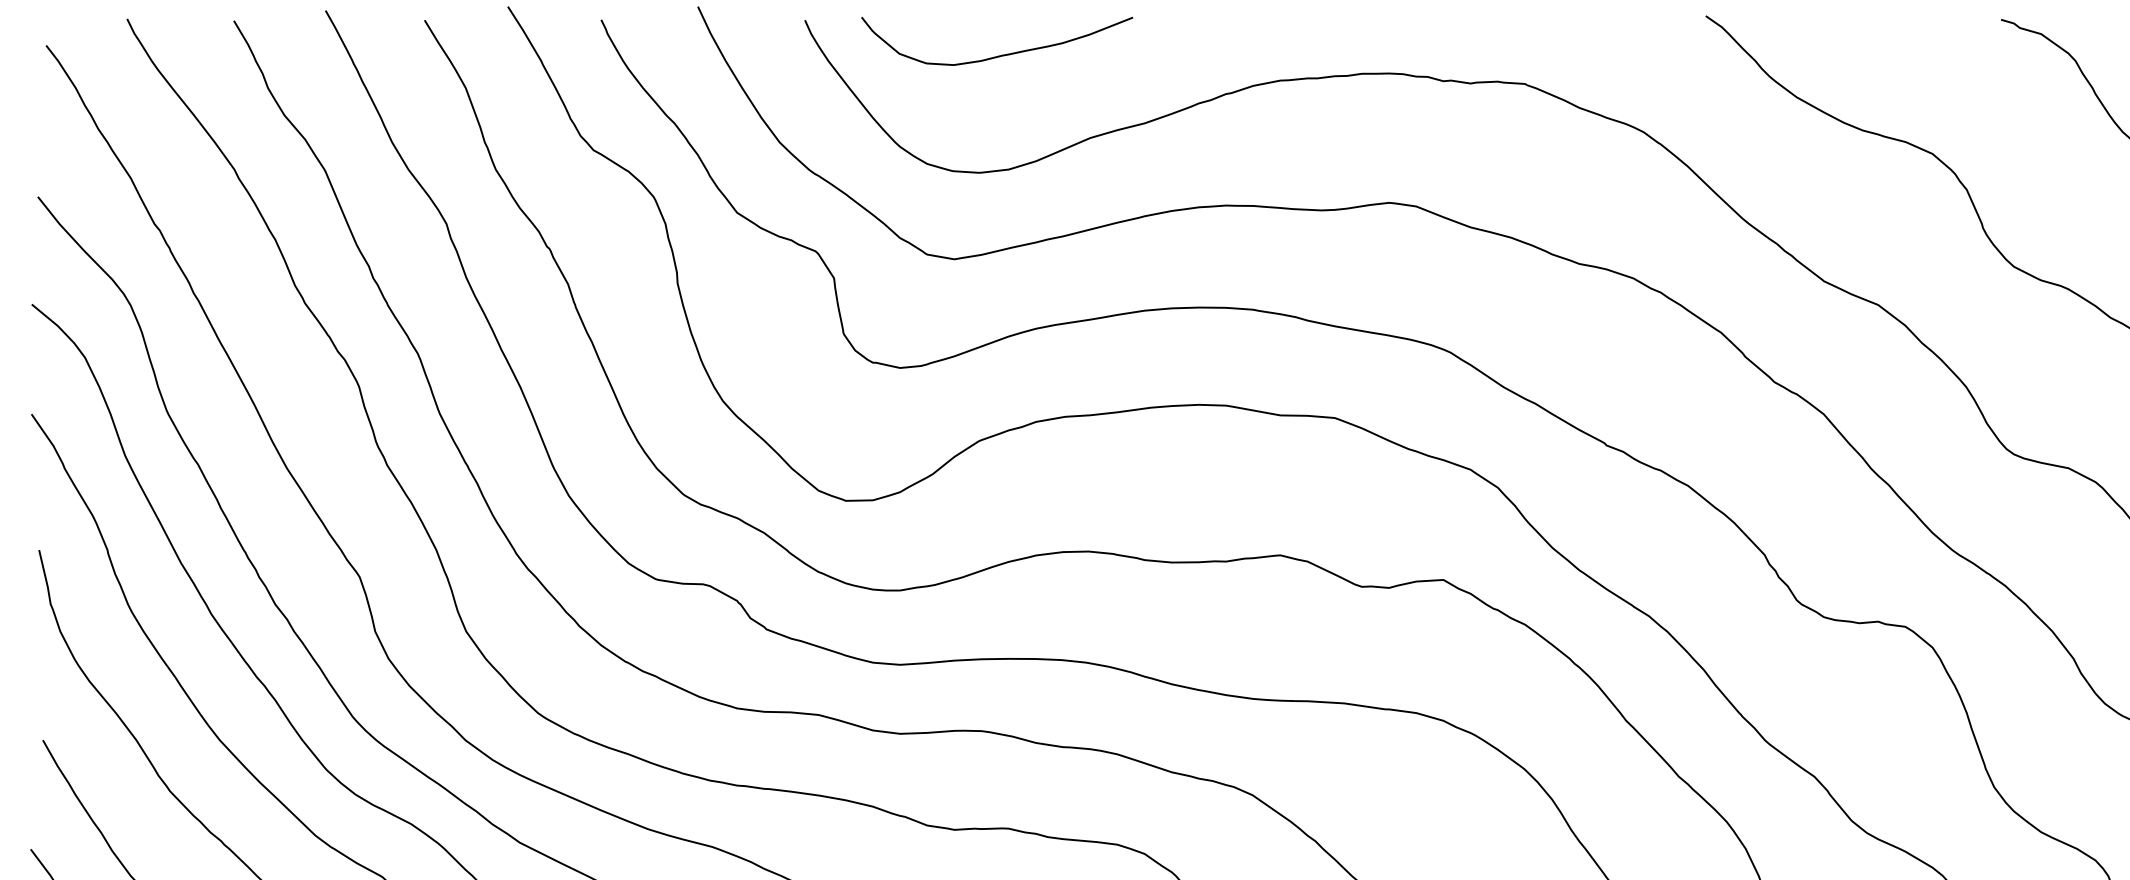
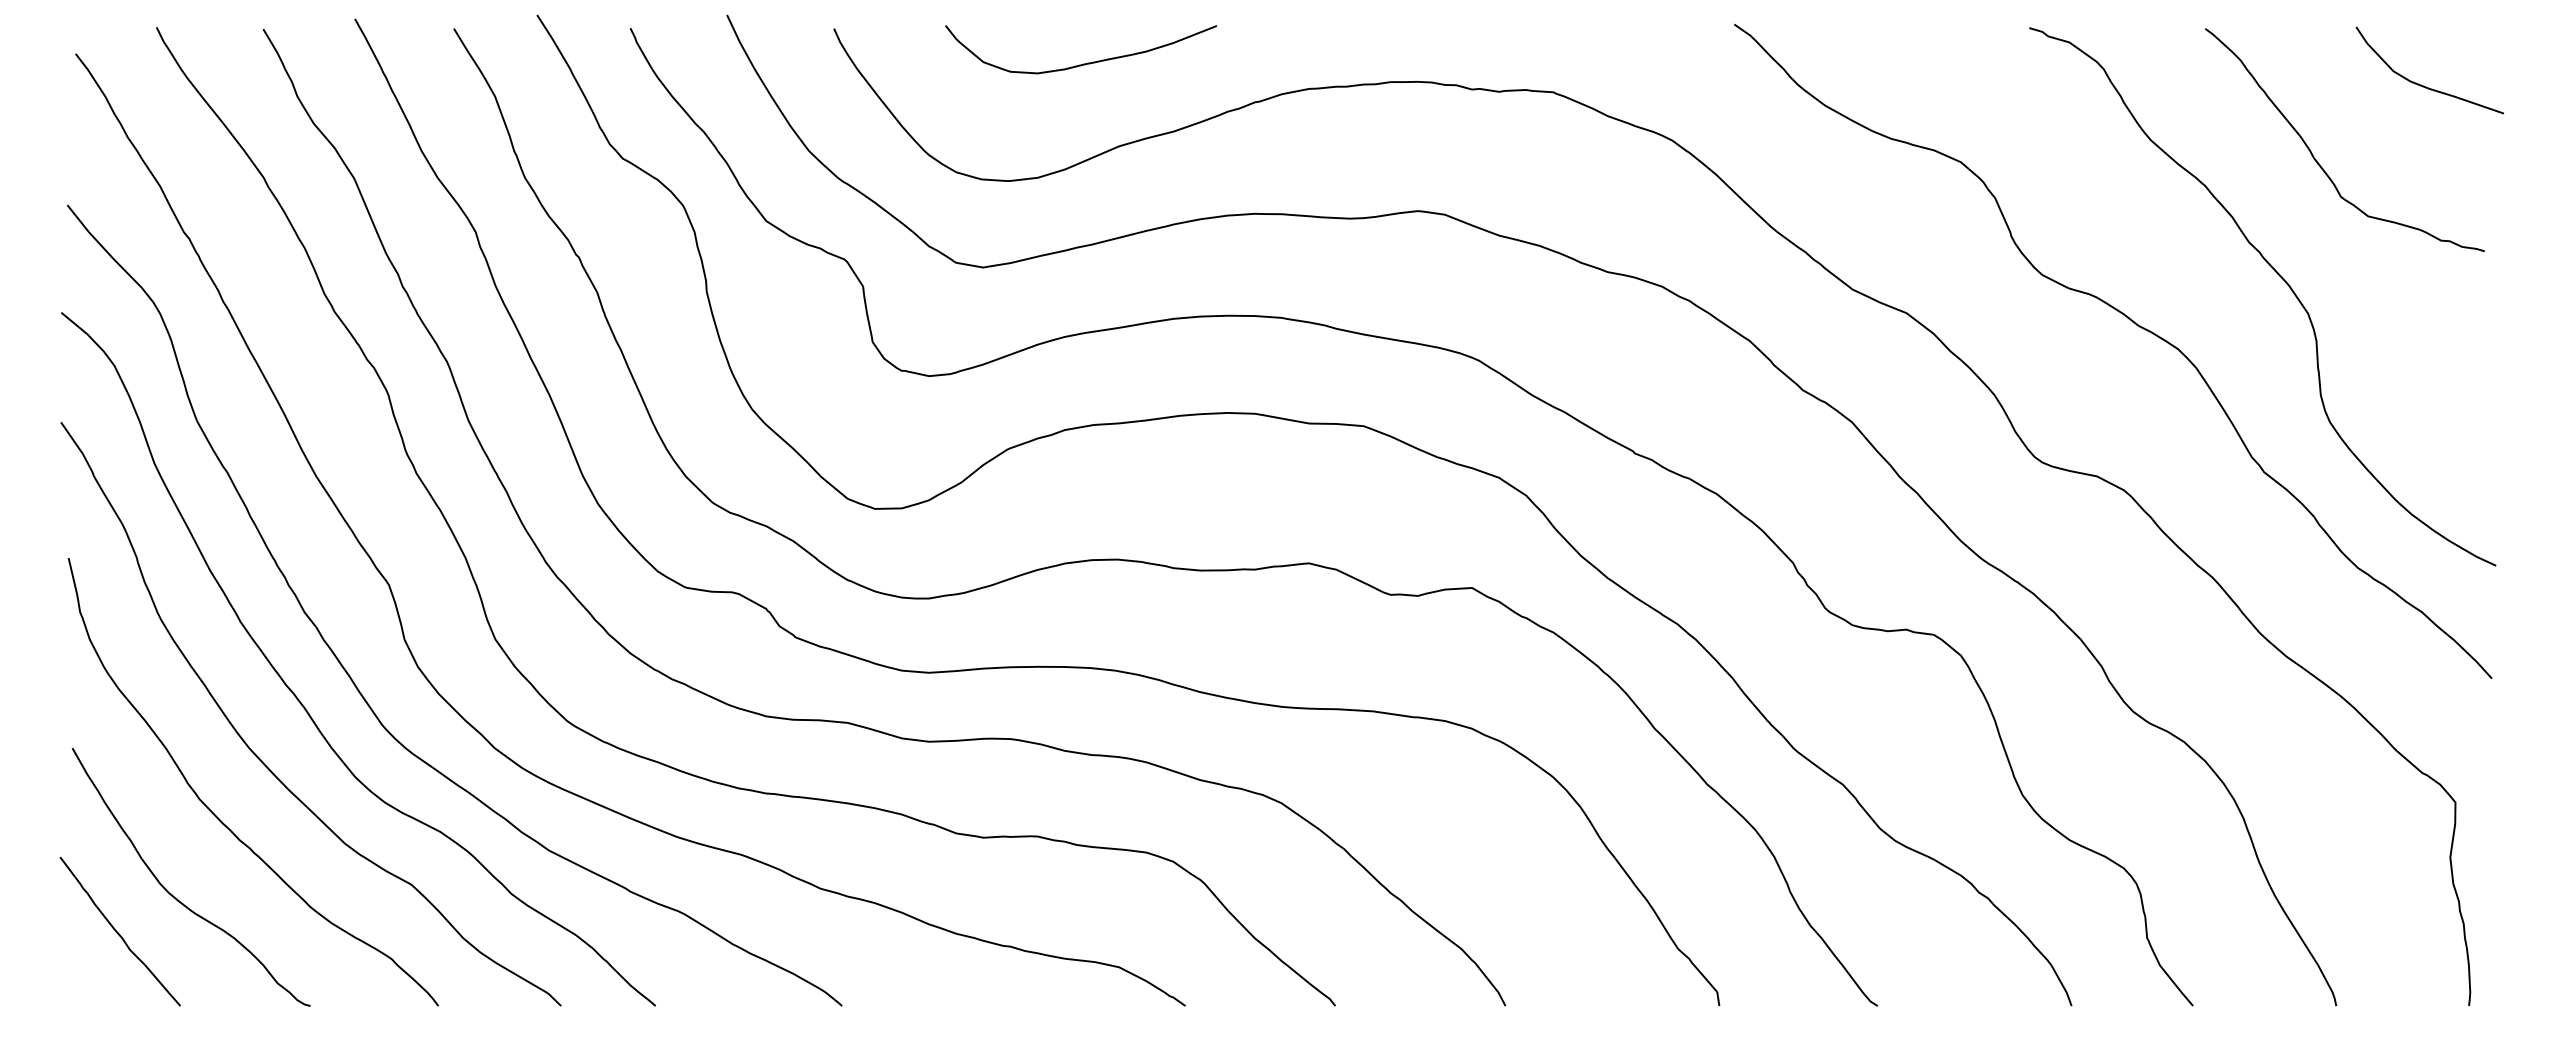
curve: (999, 55) -> (1083, 63), moved

